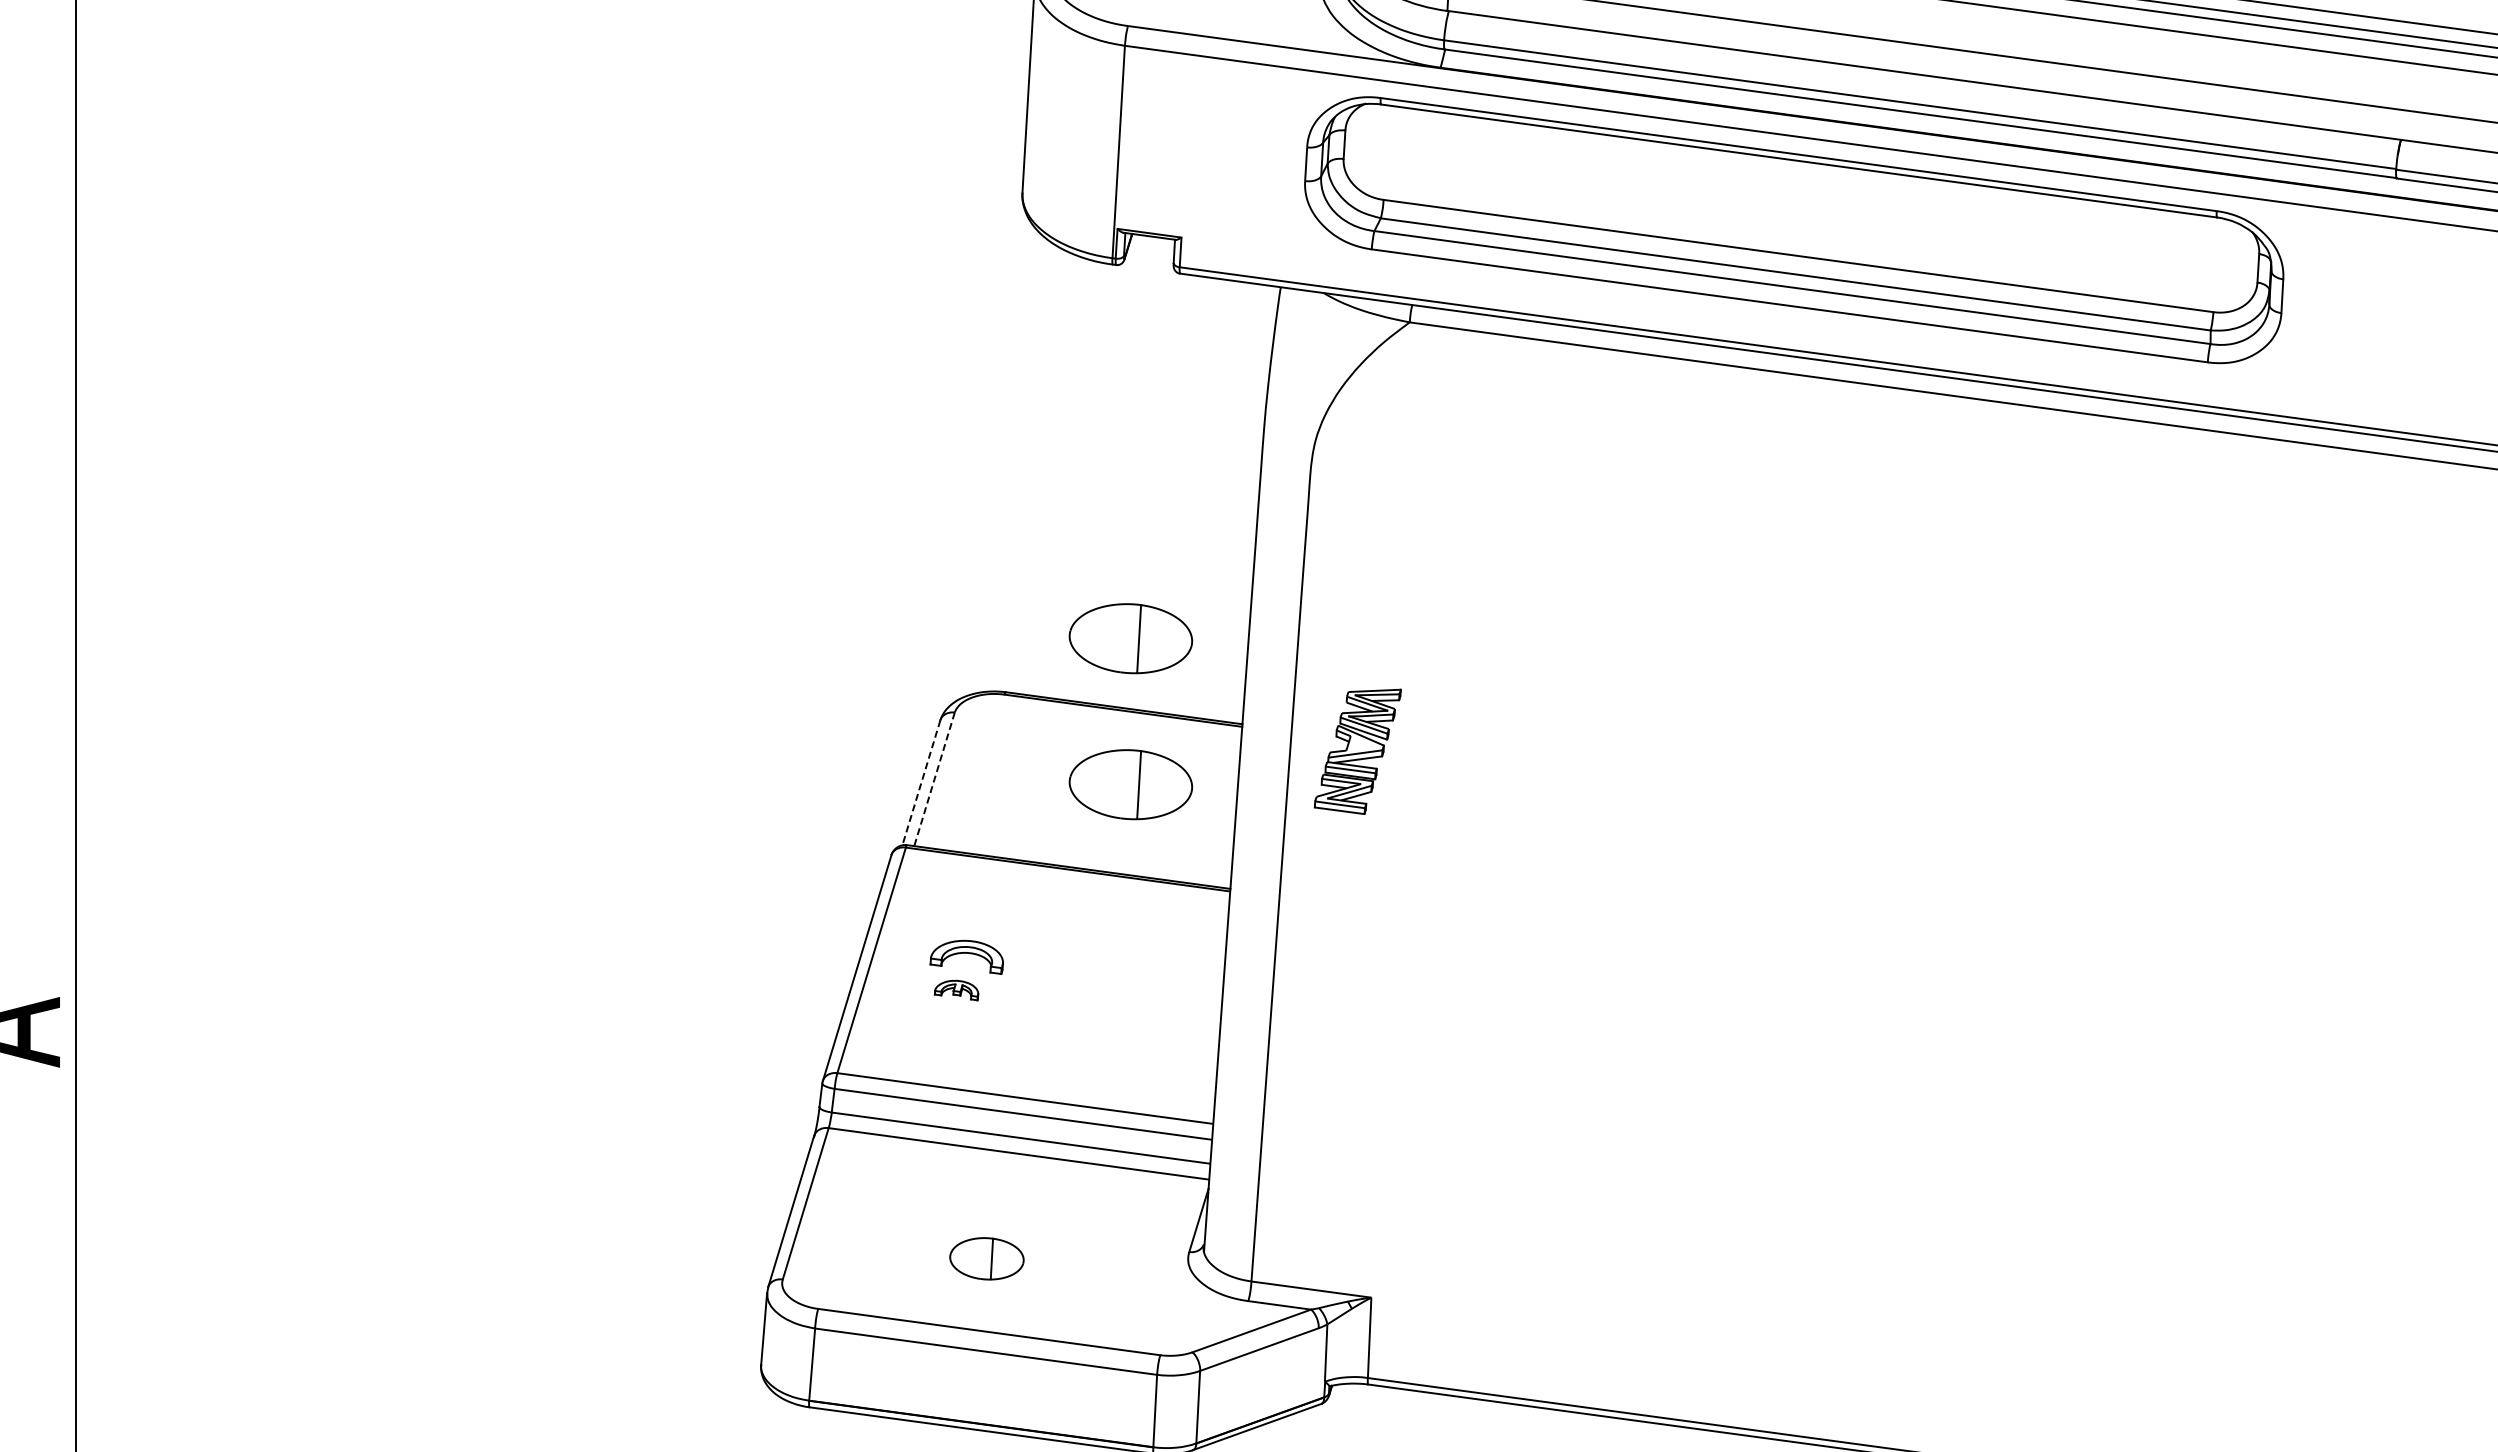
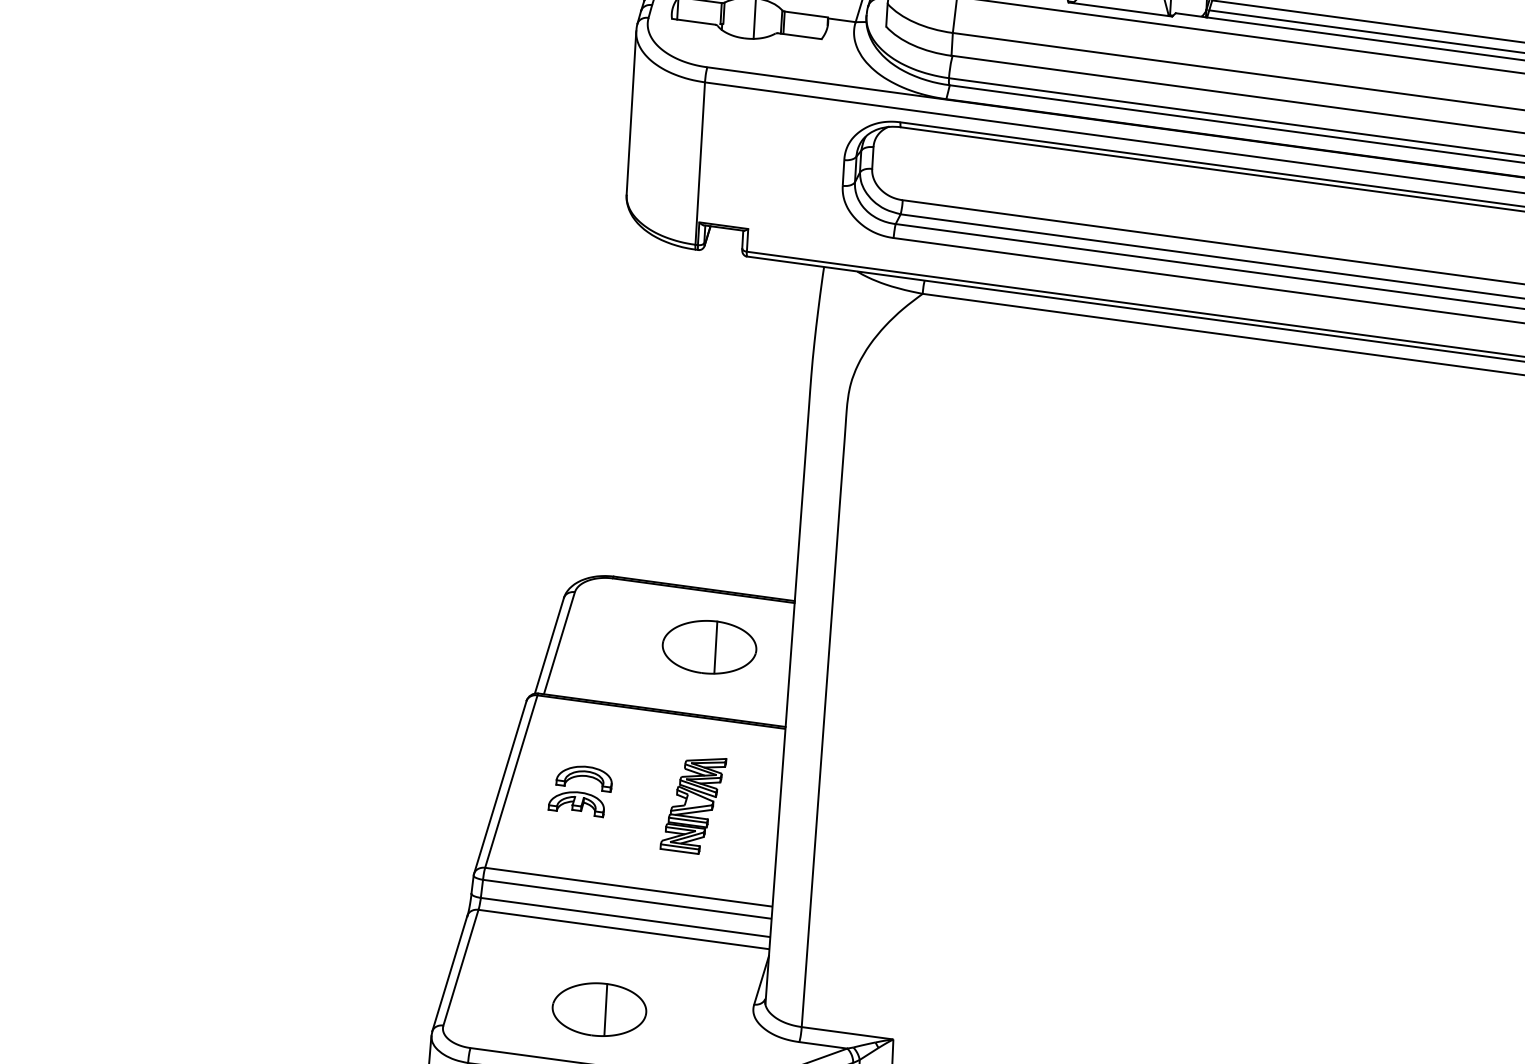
part: (1130, 638) -> (709, 535), removed
part: (1357, 751) -> (693, 806), moved
line: (934, 779) -> (559, 643), dashed -> solid
line: (921, 783) -> (549, 646), dashed -> solid
part: (956, 990) -> (576, 804), size x1.67
part: (986, 1258) -> (599, 1009), size x1.67

